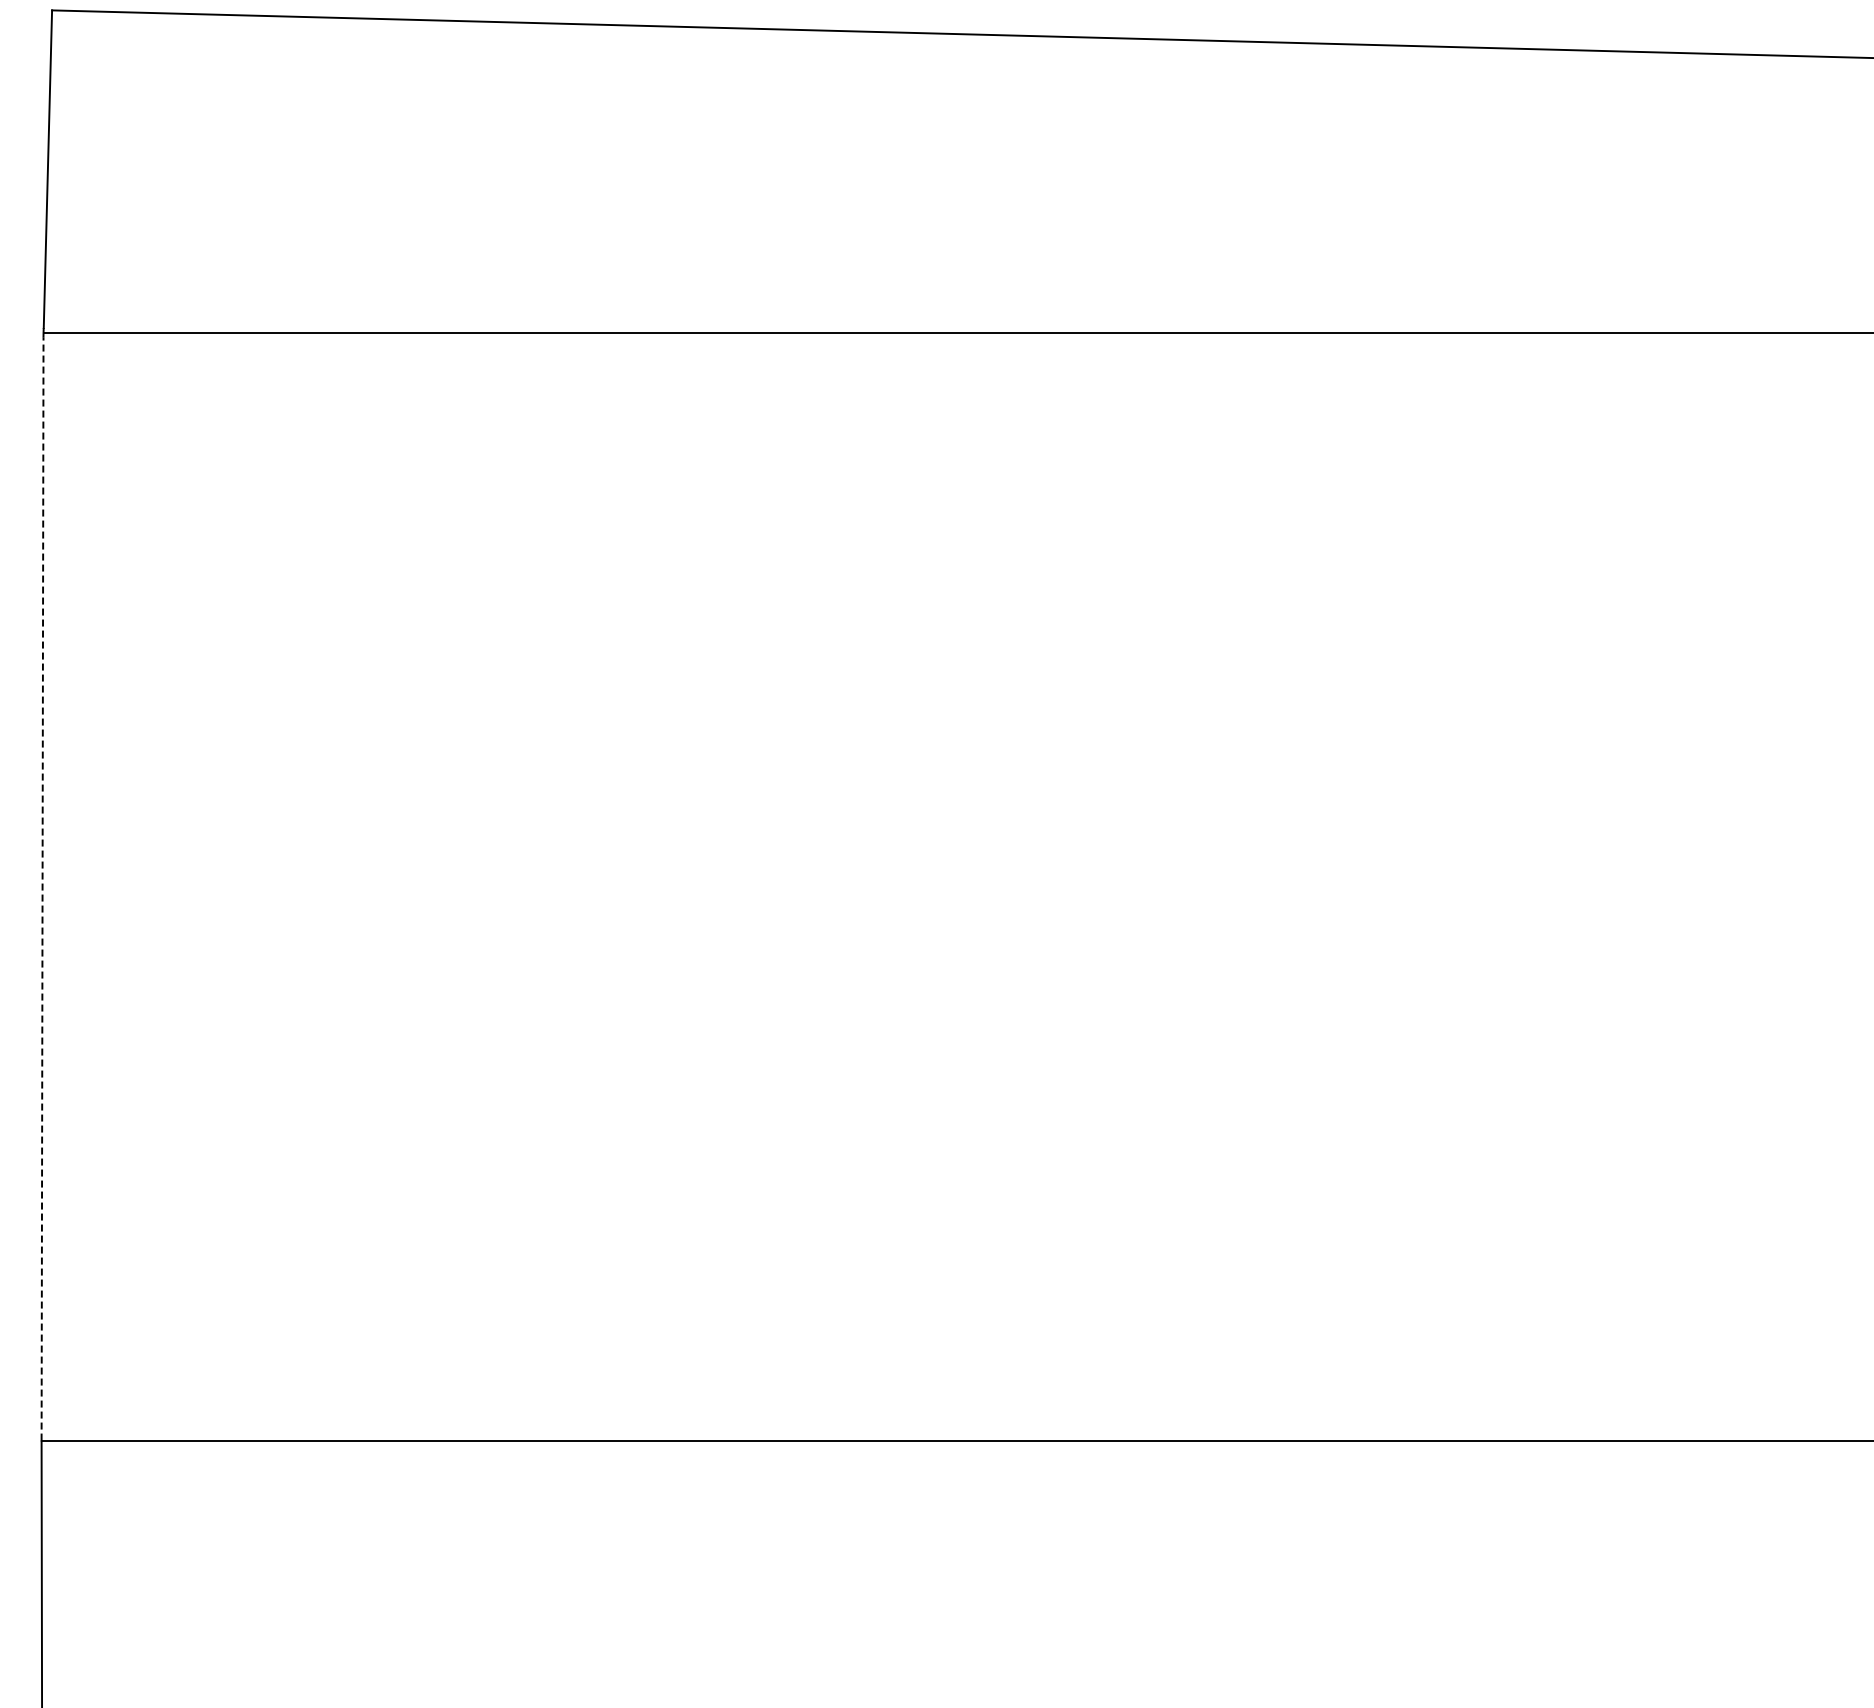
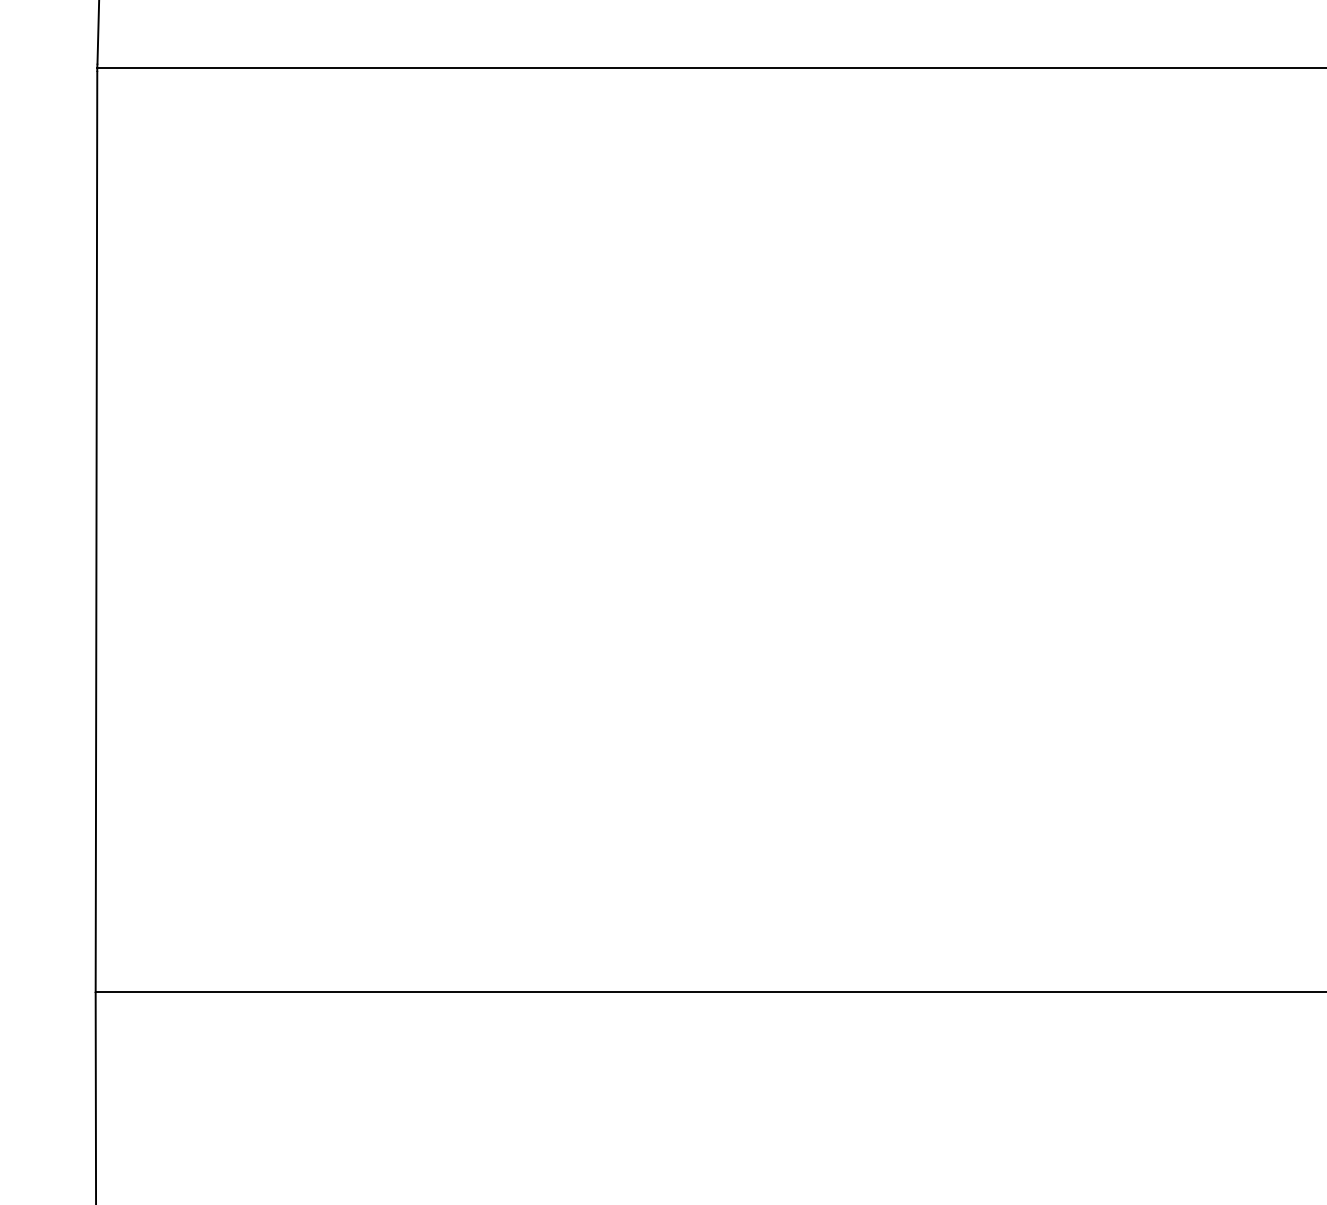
line: (42, 888) -> (96, 531), dashed -> solid

